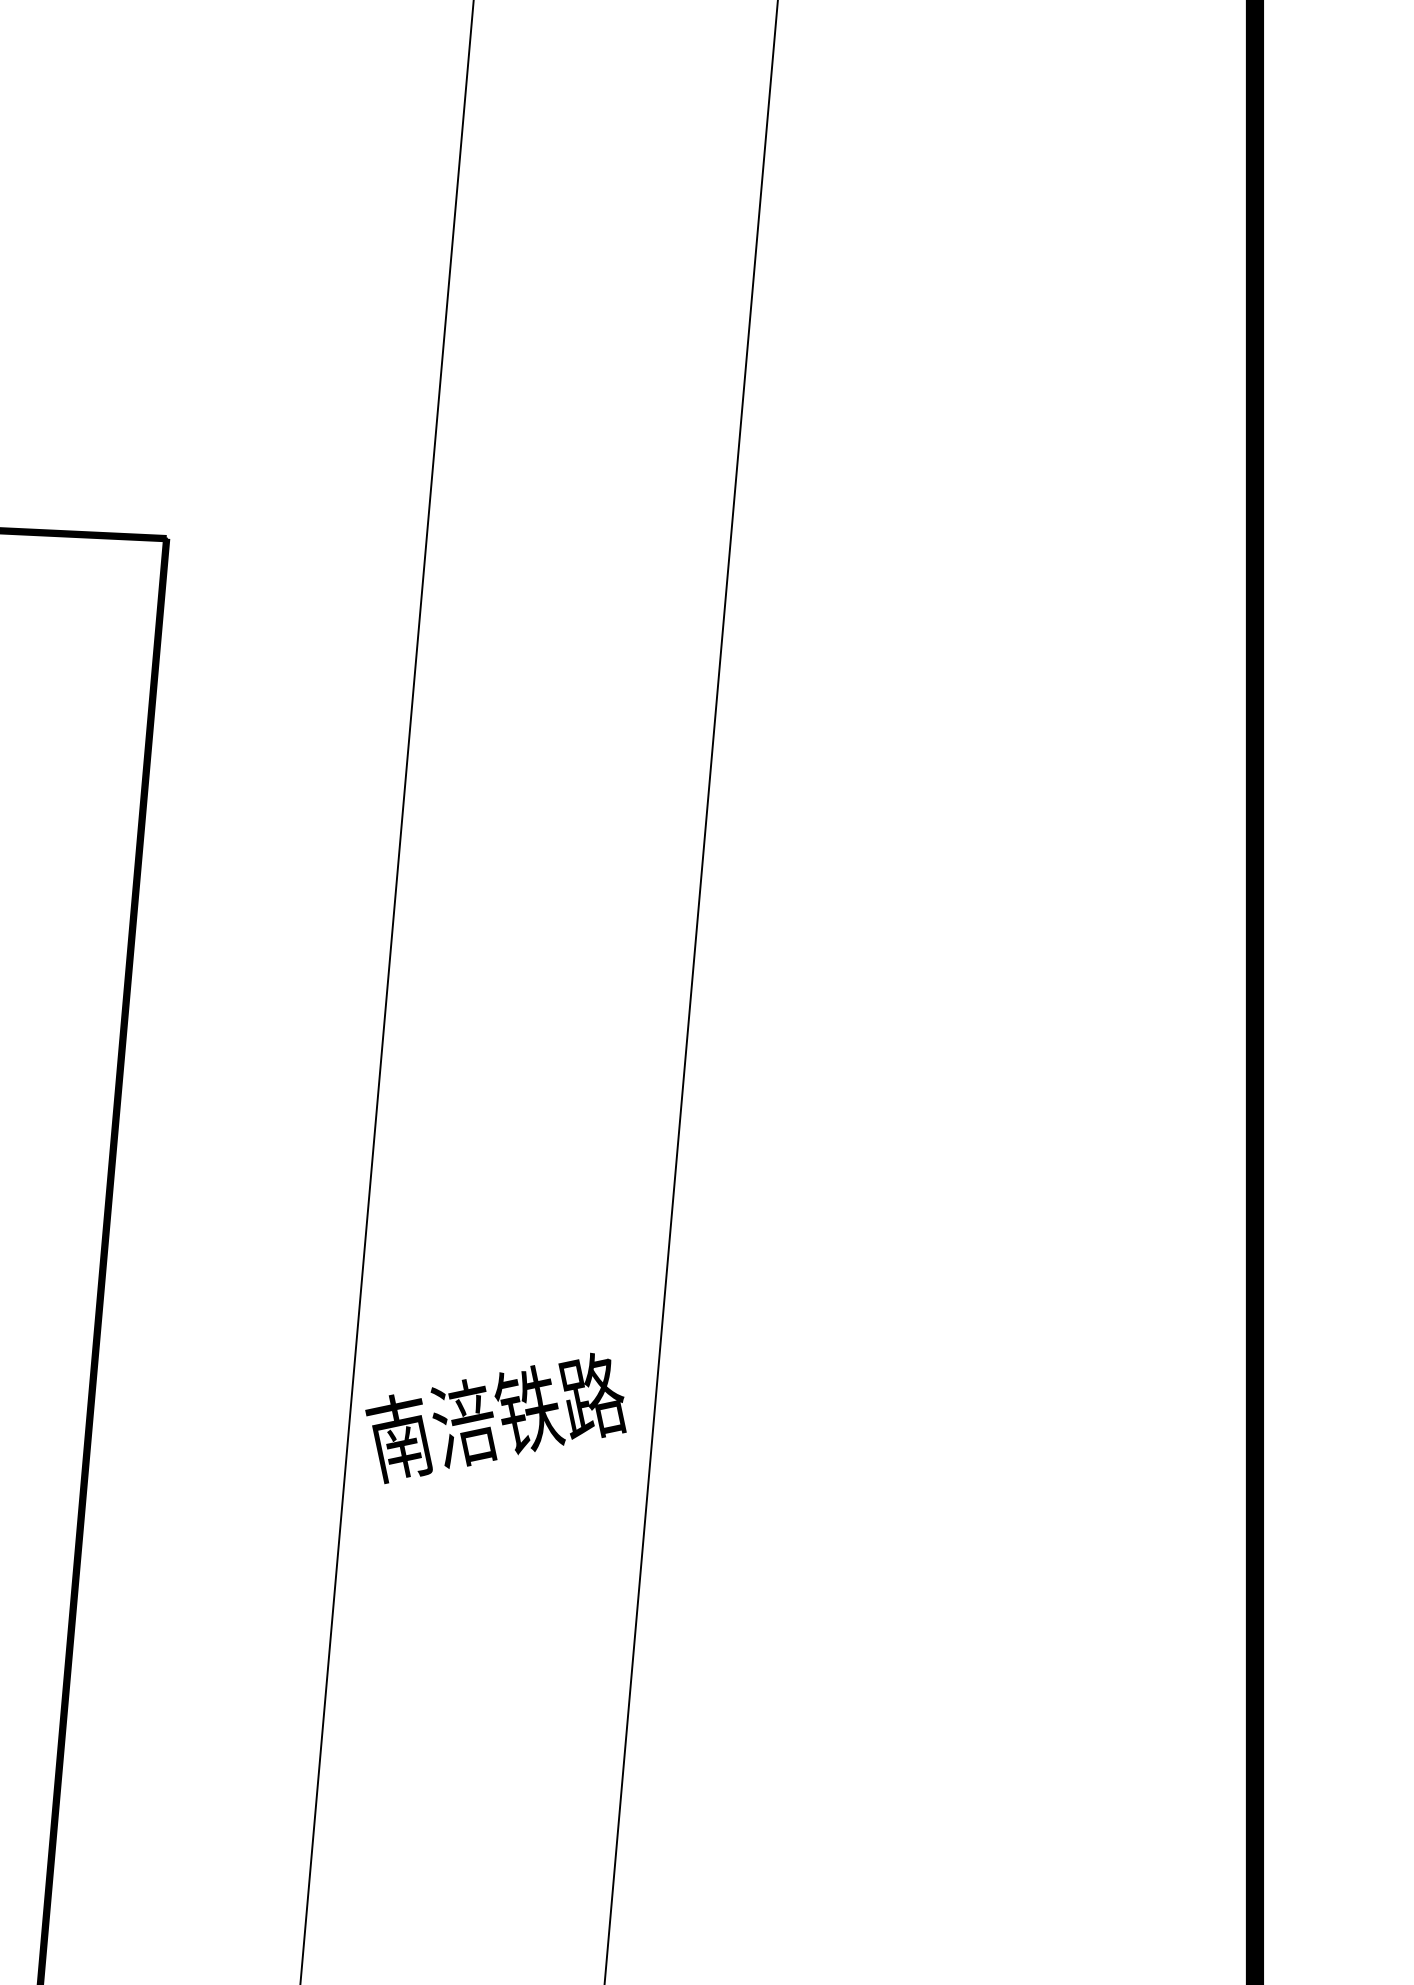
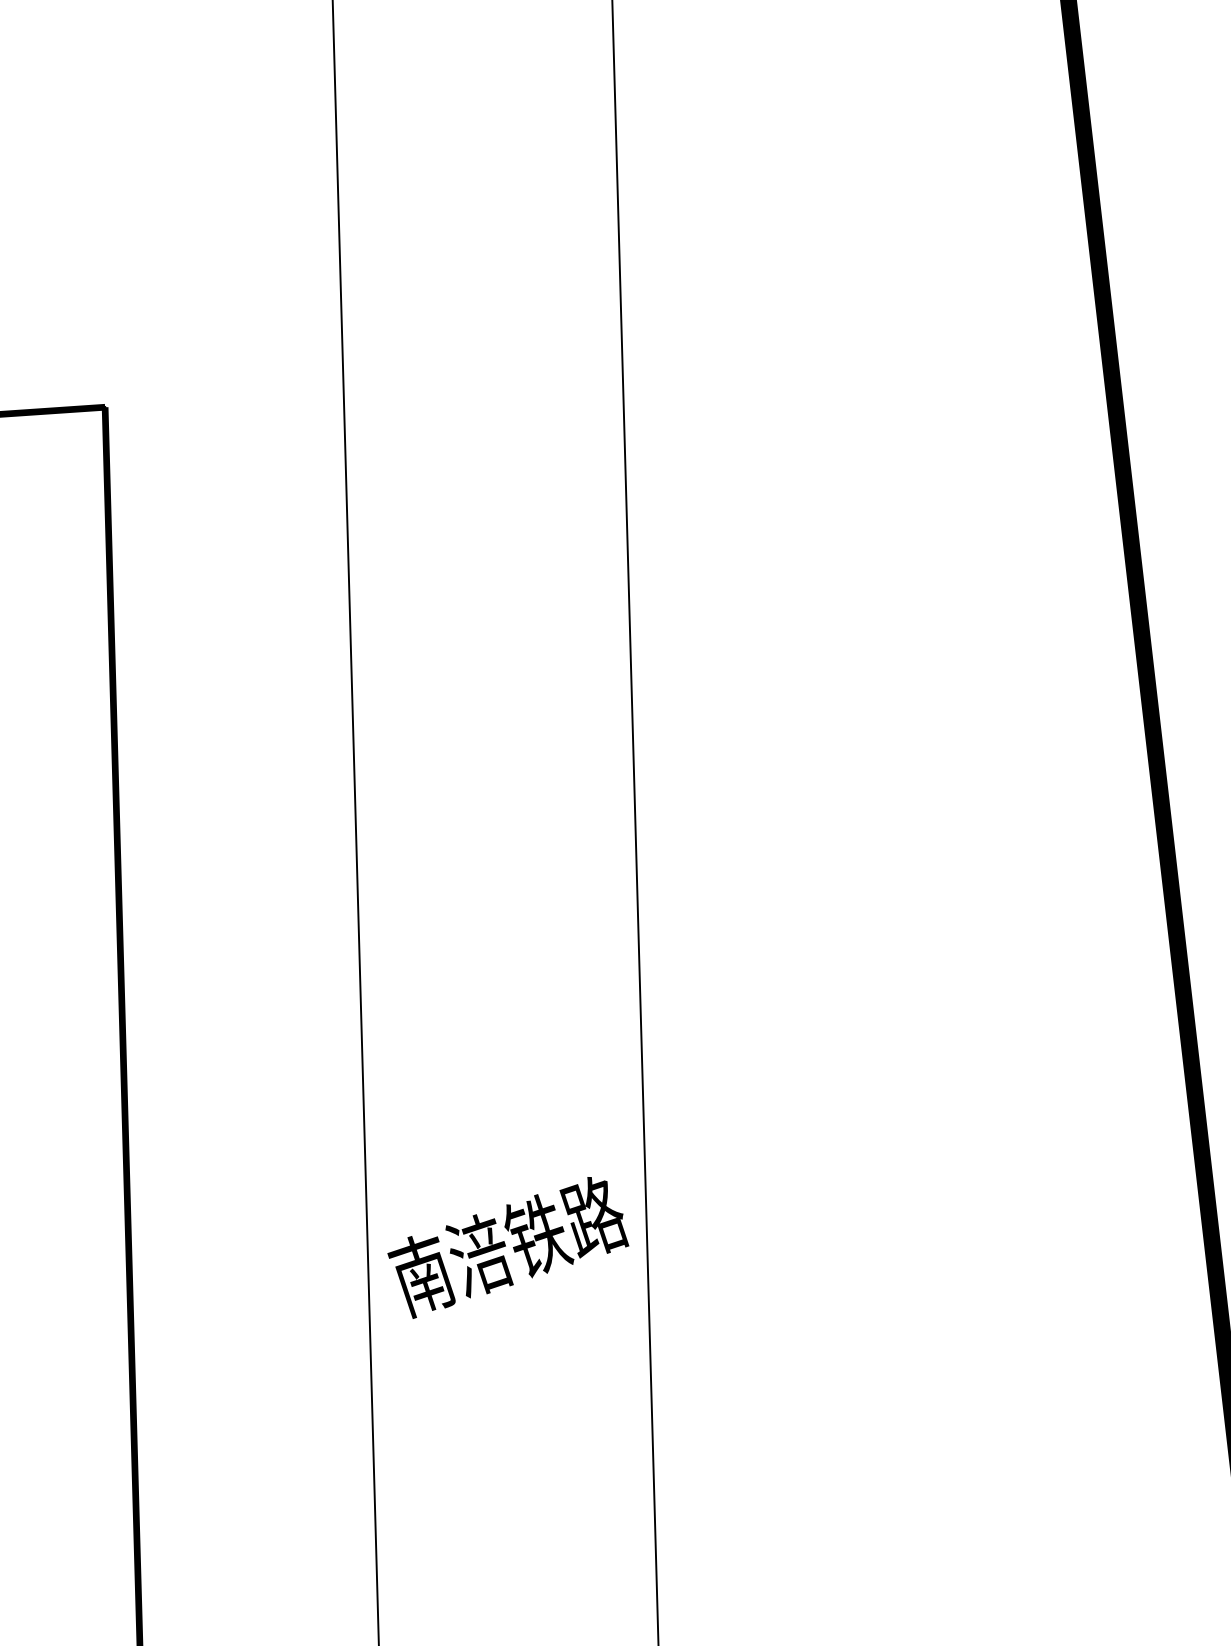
text: (495, 1418) -> (507, 1247), moved

